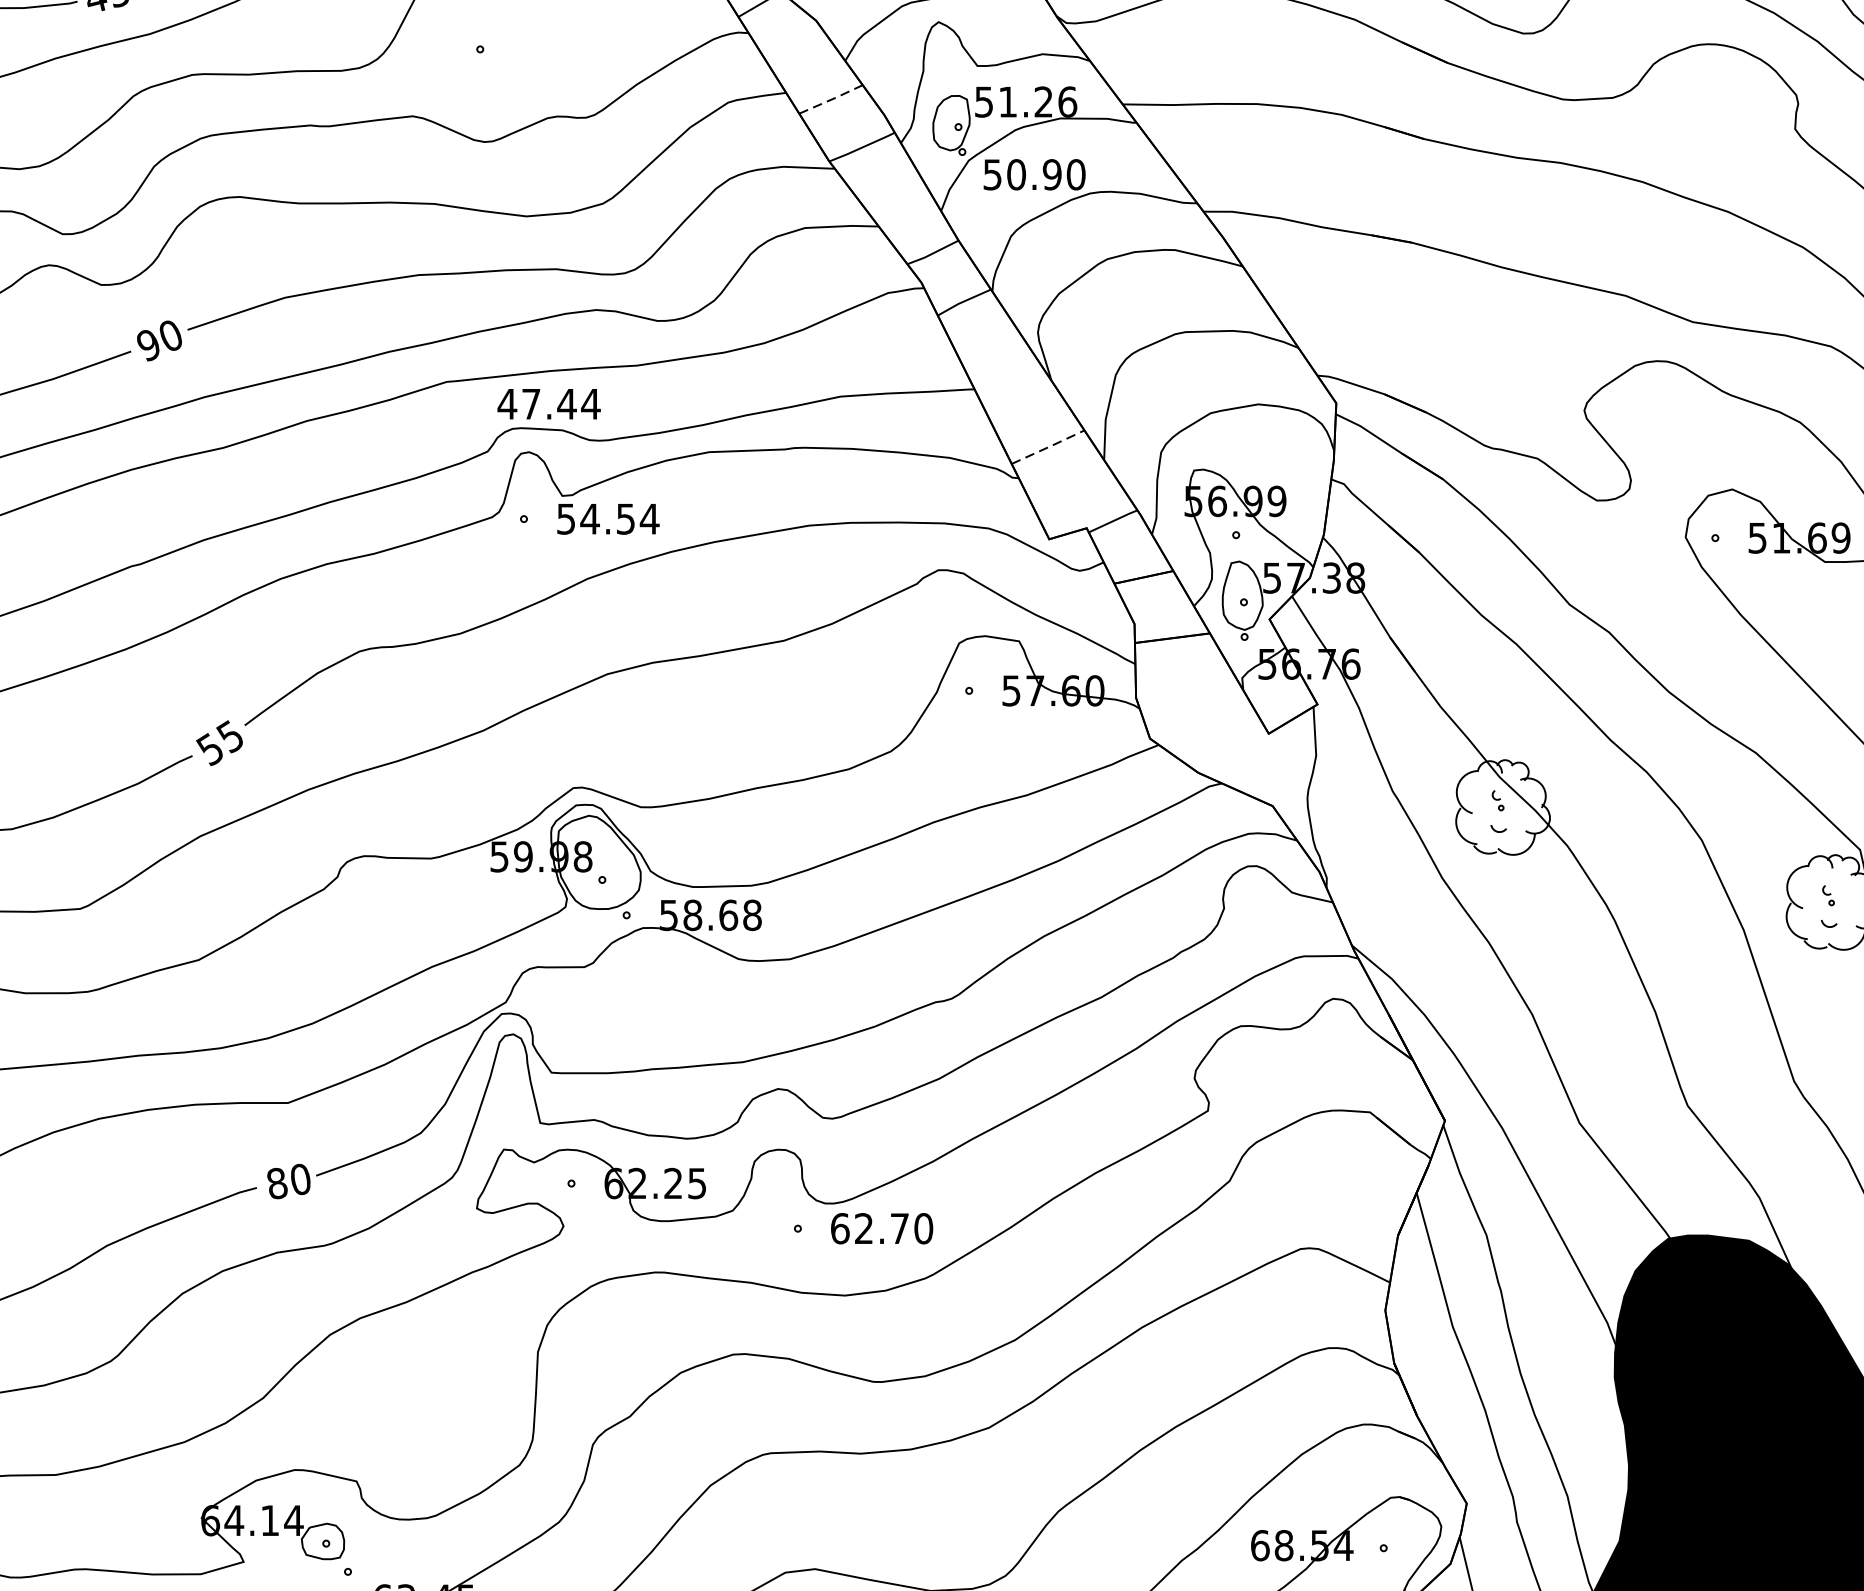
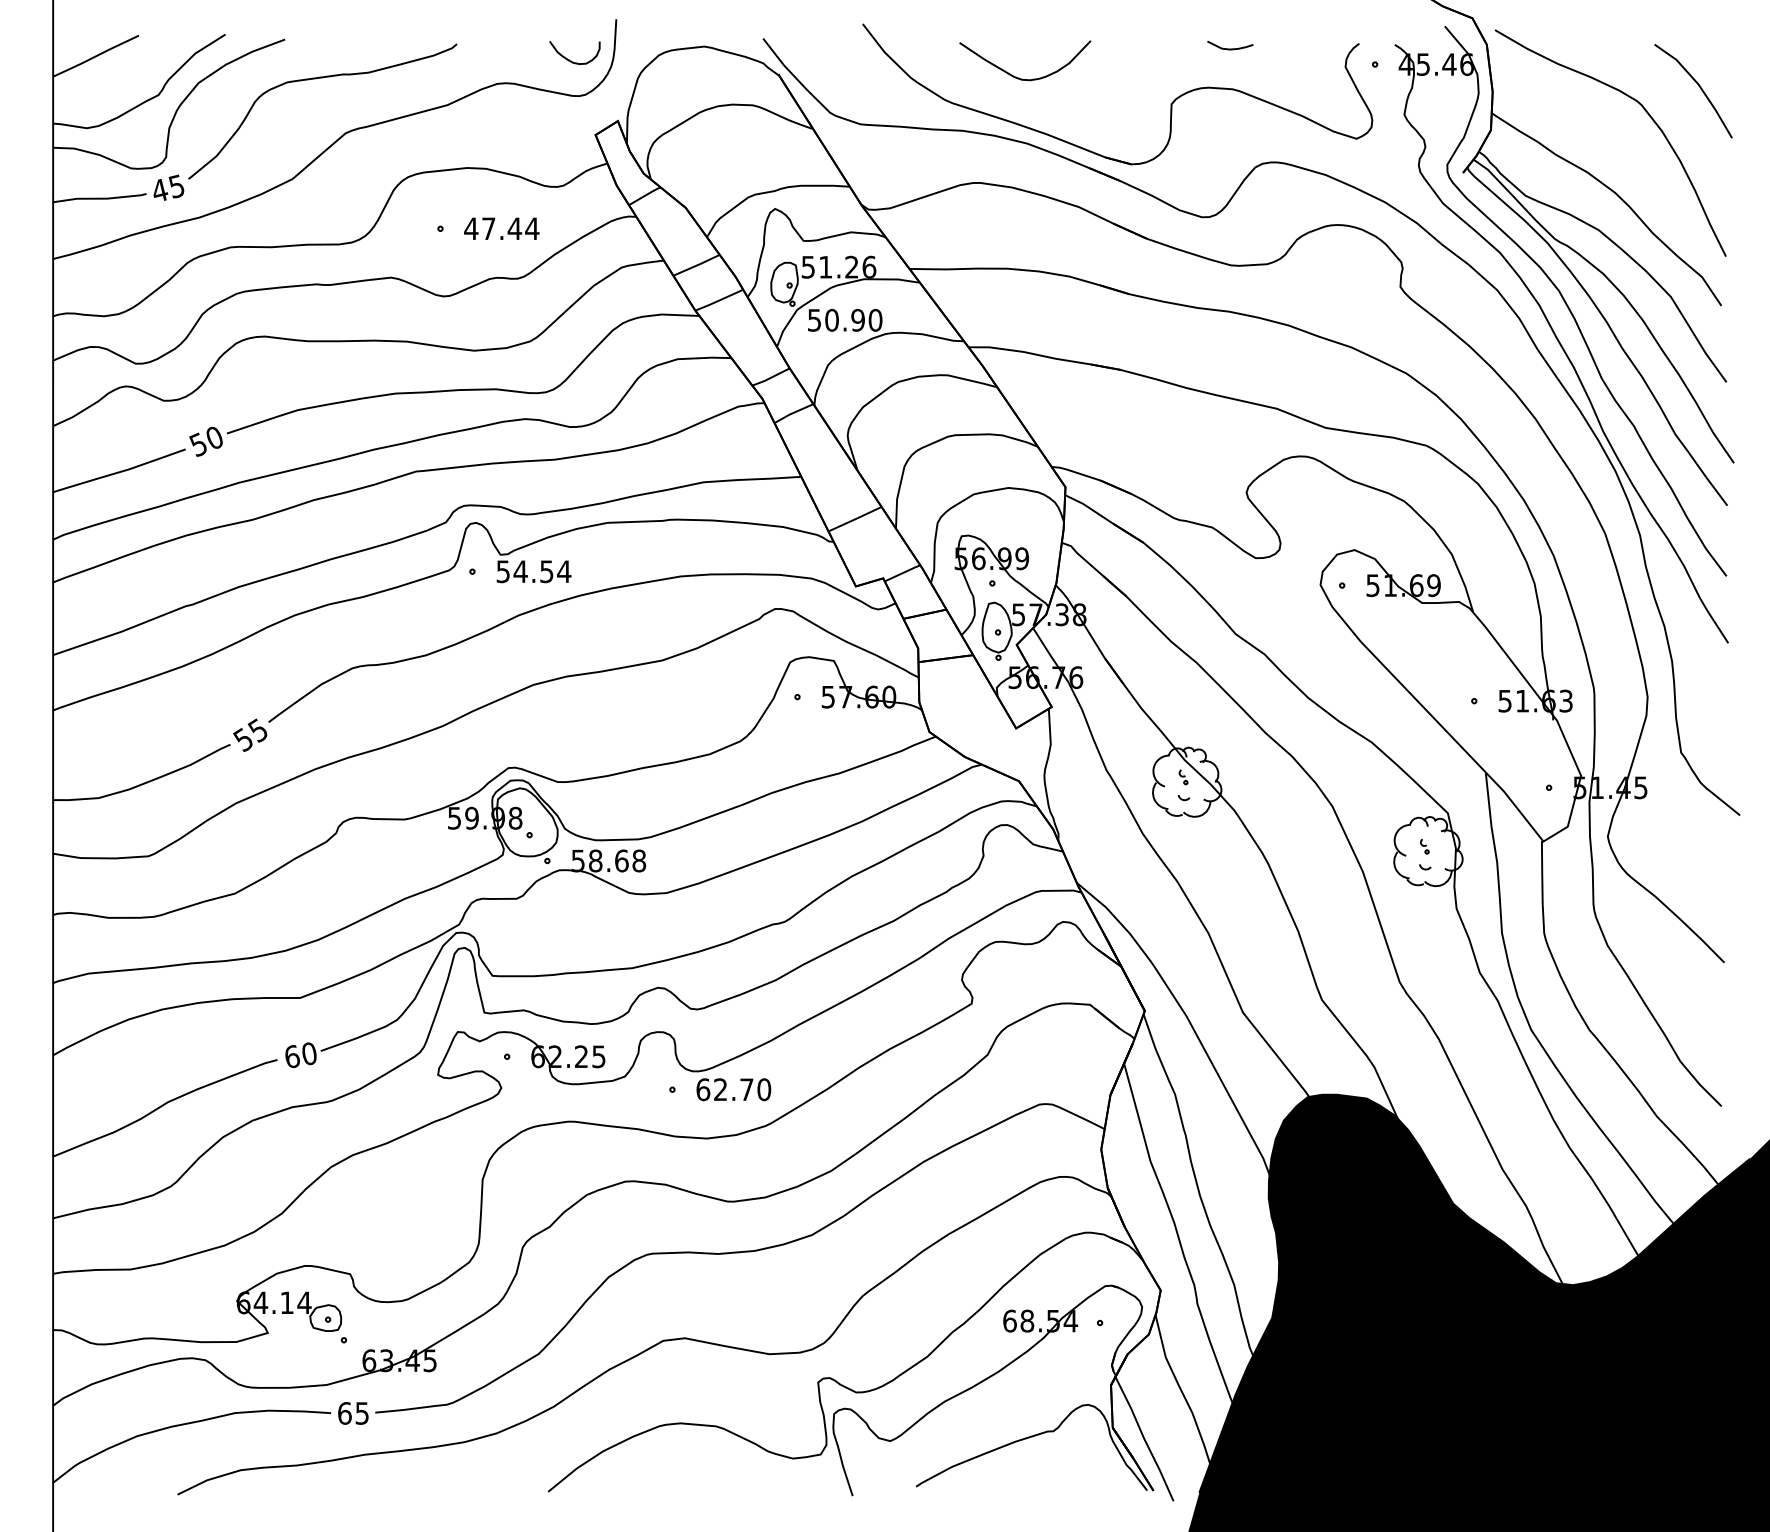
line: (832, 99) -> (697, 265), dashed -> solid
text: (147, 344) -> (197, 444), 90 -> 50
text: (548, 403) -> (501, 228), moved
line: (1048, 447) -> (855, 519), dashed -> solid
text: (277, 1183) -> (292, 1056), 80 -> 60

